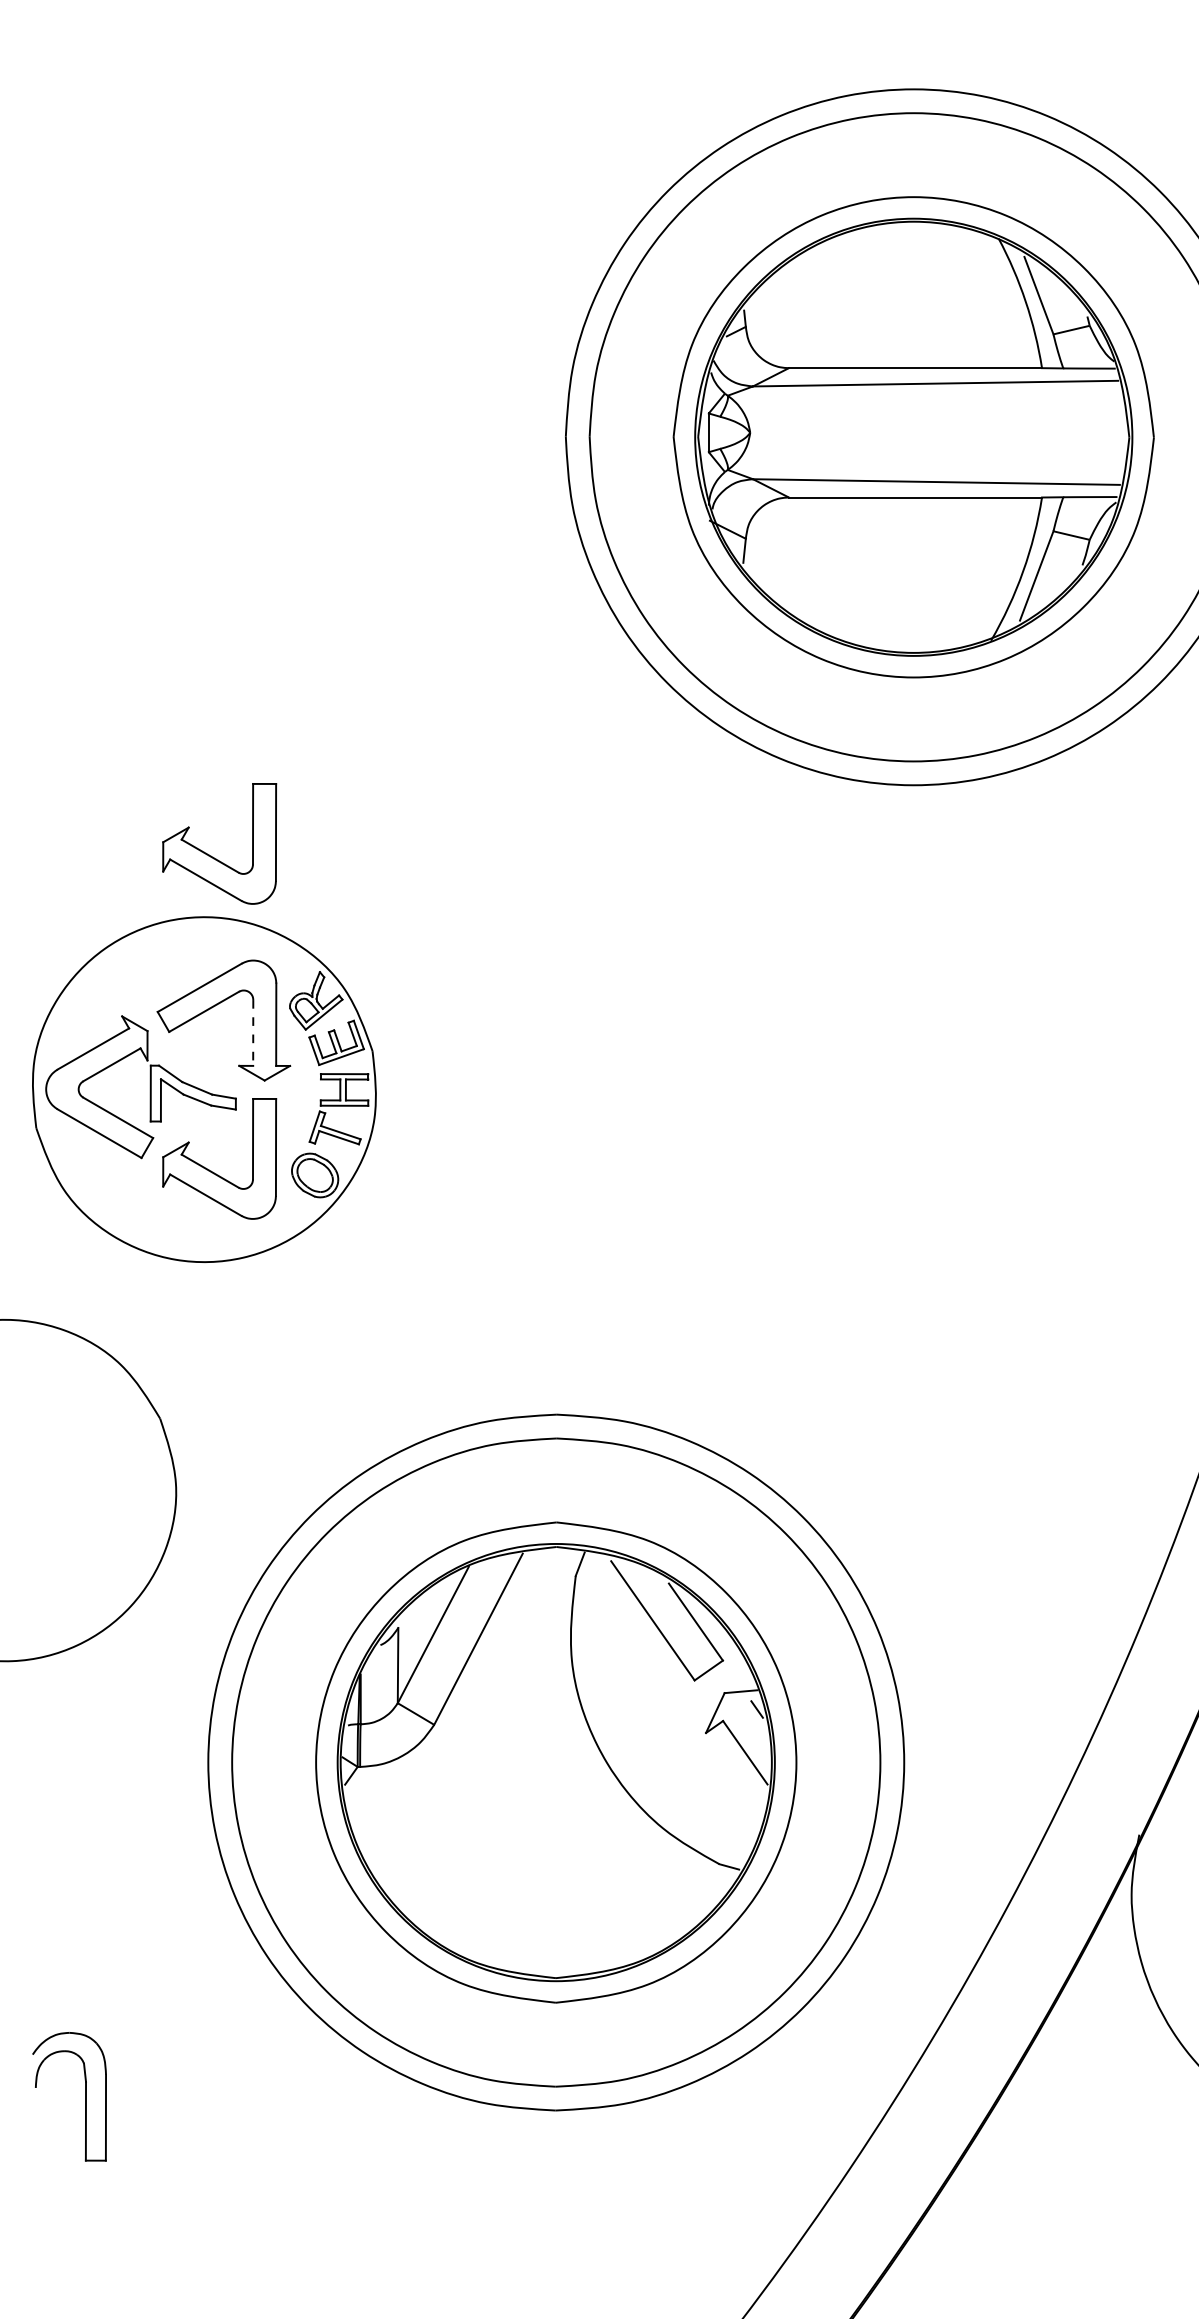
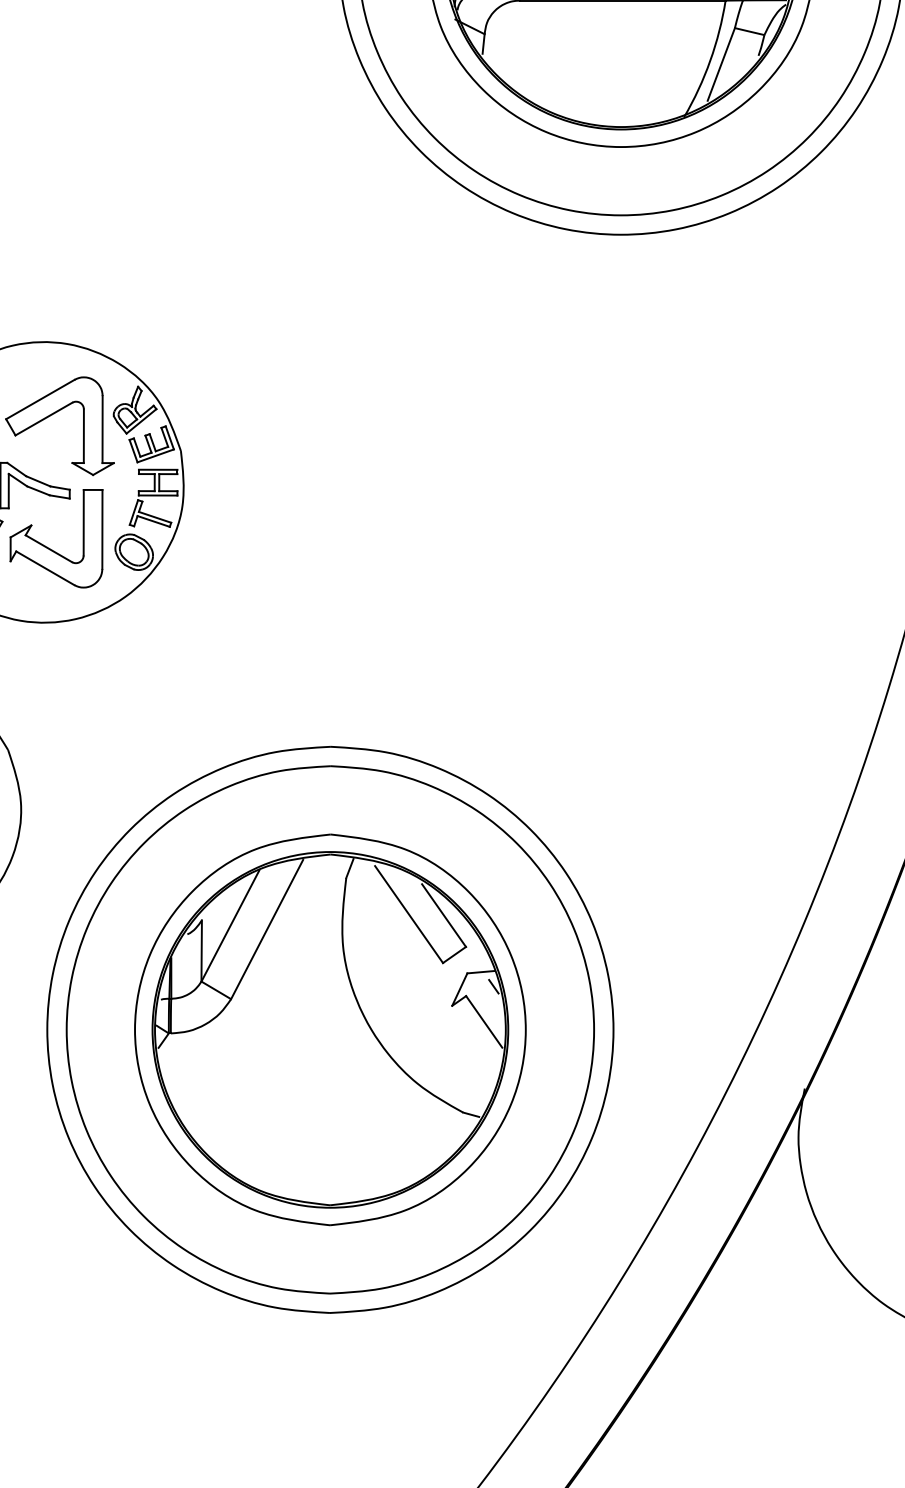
part: (211, 855) -> (49, 291), removed
line: (253, 1032) -> (84, 435), dashed -> solid

